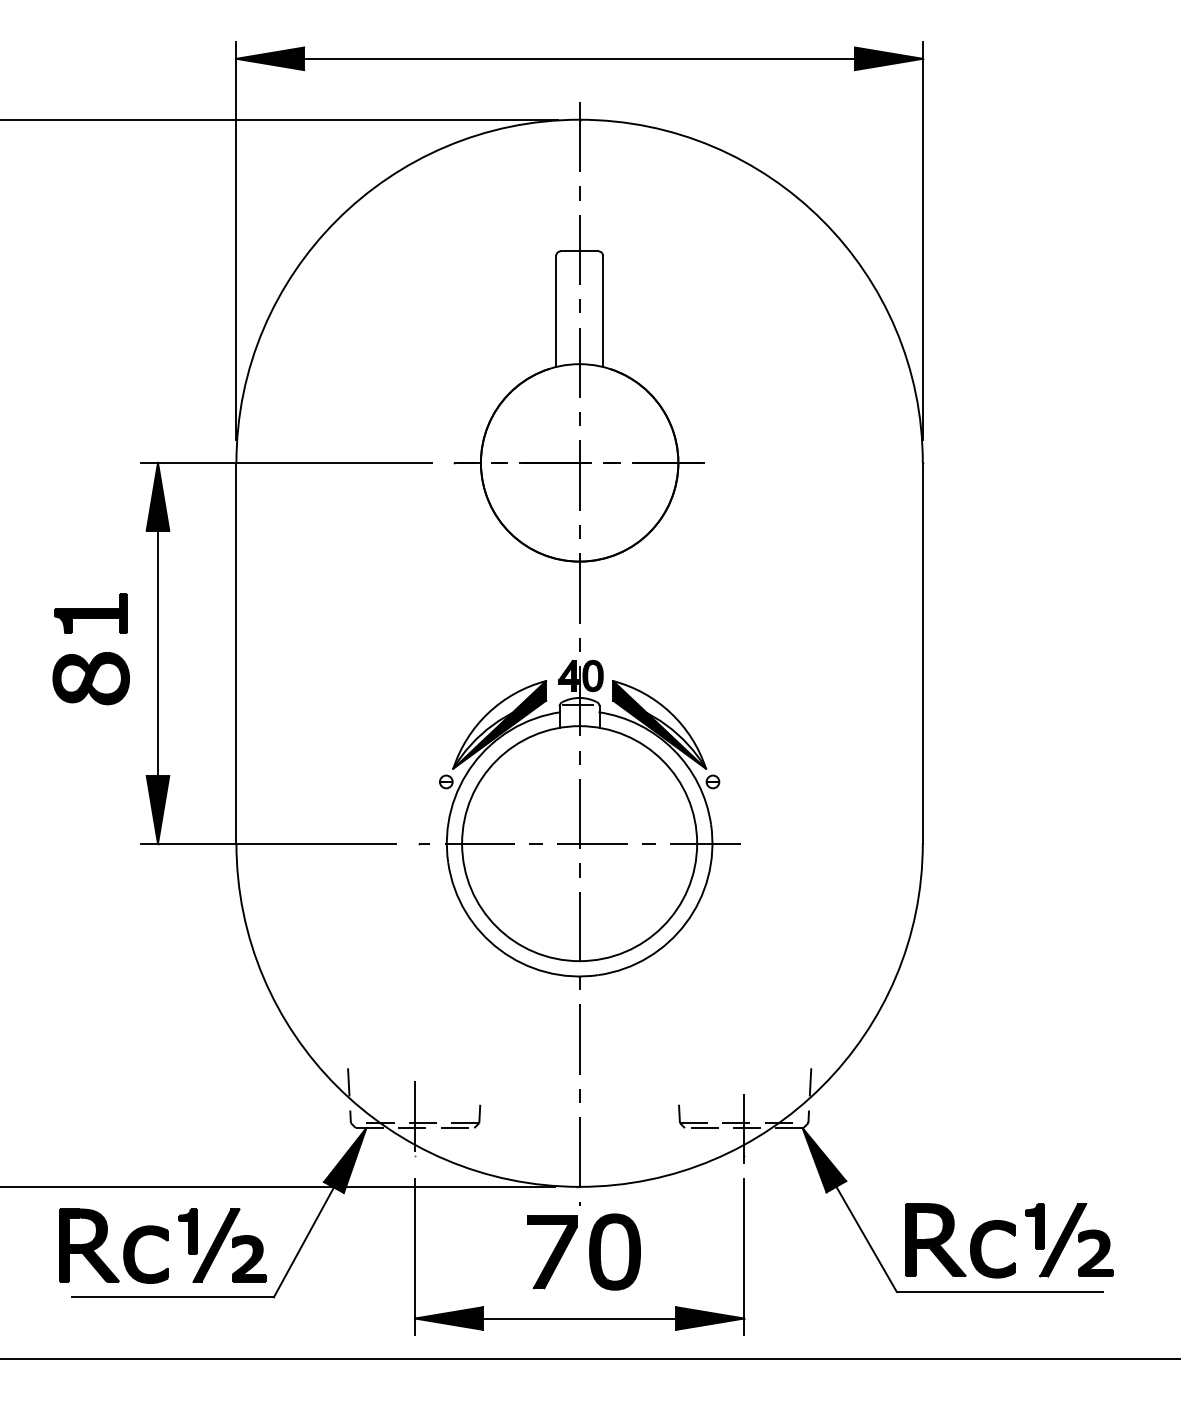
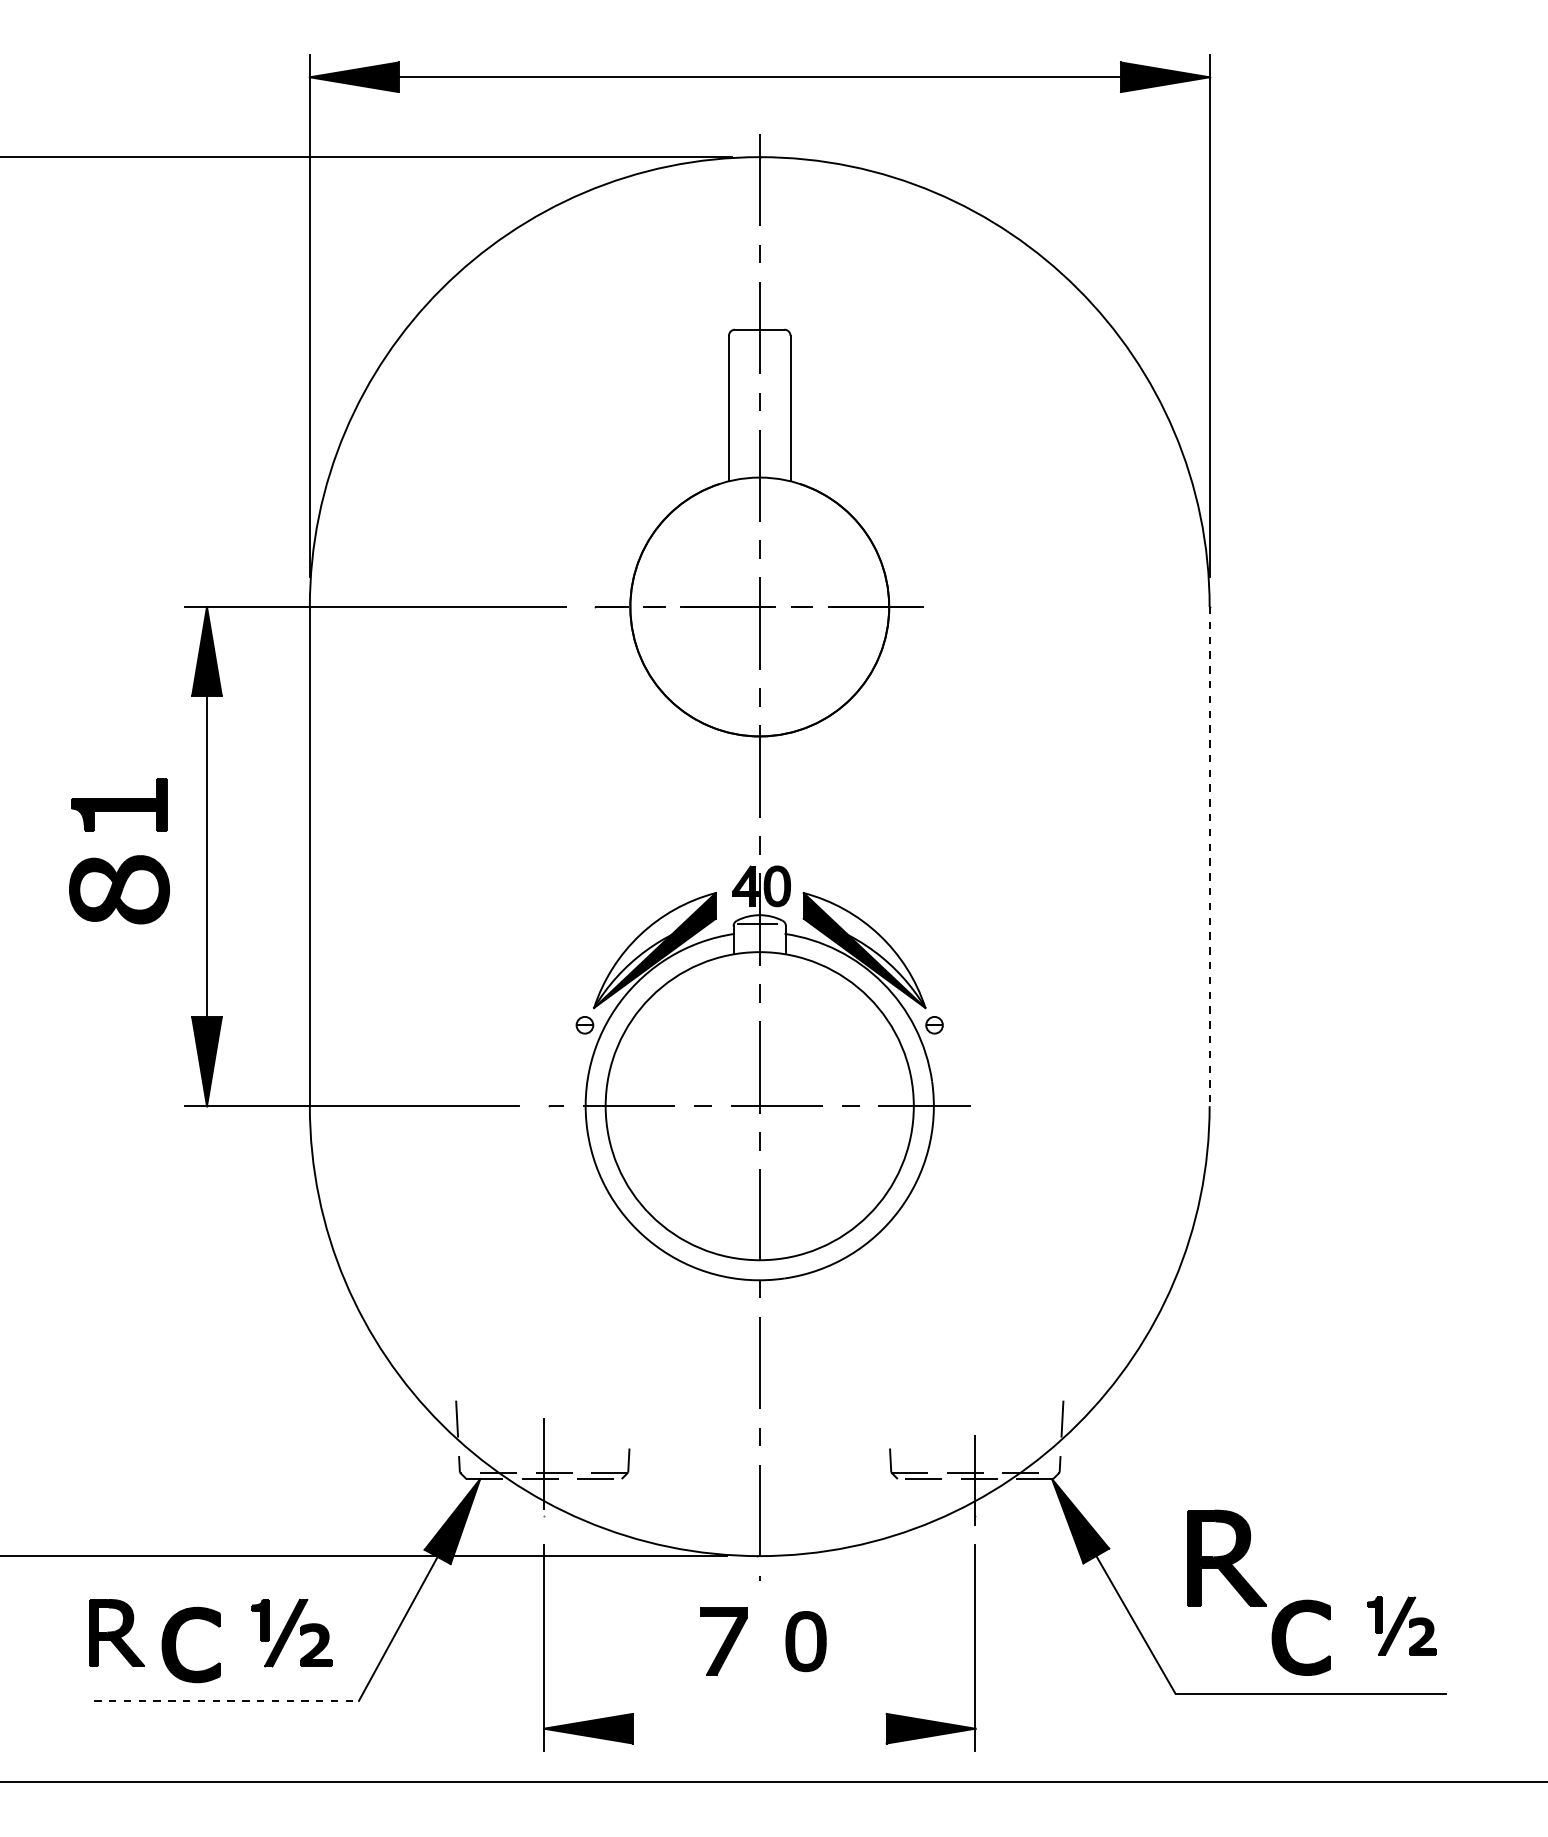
line: (922, 653) -> (1209, 856), solid -> dashed
part: (935, 1239) -> (1226, 1557), moved
part: (1069, 1239) -> (1401, 1625), size x0.6
part: (88, 1245) -> (116, 1632), size x0.7
part: (222, 1245) -> (291, 1632), size x0.7
part: (551, 1252) -> (723, 1641), size x0.7
part: (614, 1252) -> (805, 1641), size x0.6
line: (173, 1297) -> (227, 1700), solid -> dashed
line: (579, 1318) -> (759, 1728), removed

